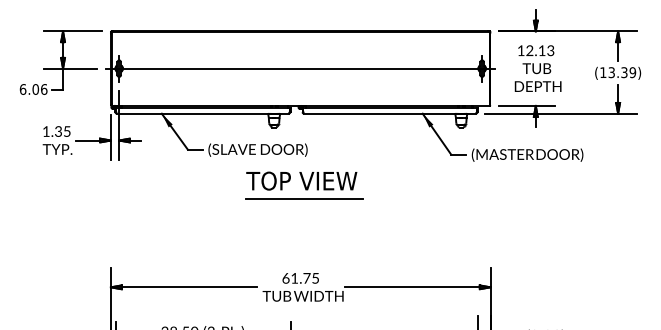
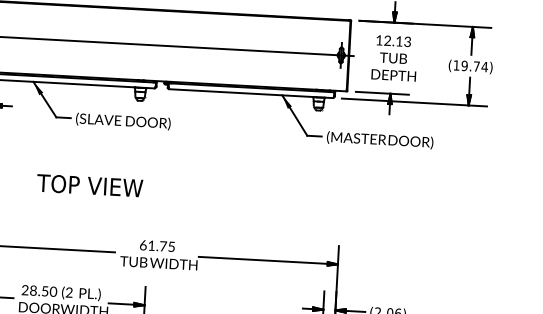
text: (622, 72) -> (474, 66), (13.39) -> (19.74)
text: (301, 180) -> (89, 185), moved
line: (304, 199) -> (165, 171), removed

